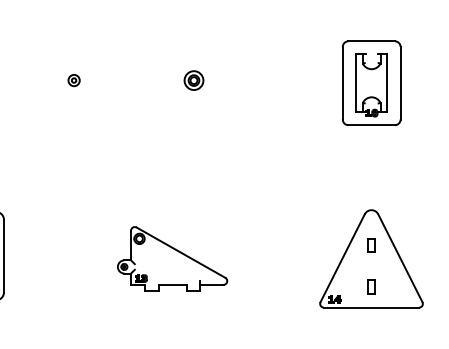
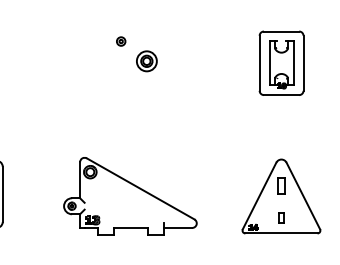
part: (73, 80) -> (120, 41), moved
part: (193, 80) -> (146, 61), size x1.4
part: (371, 245) -> (281, 186), size x1.6
part: (172, 258) -> (130, 196), size x1.6

